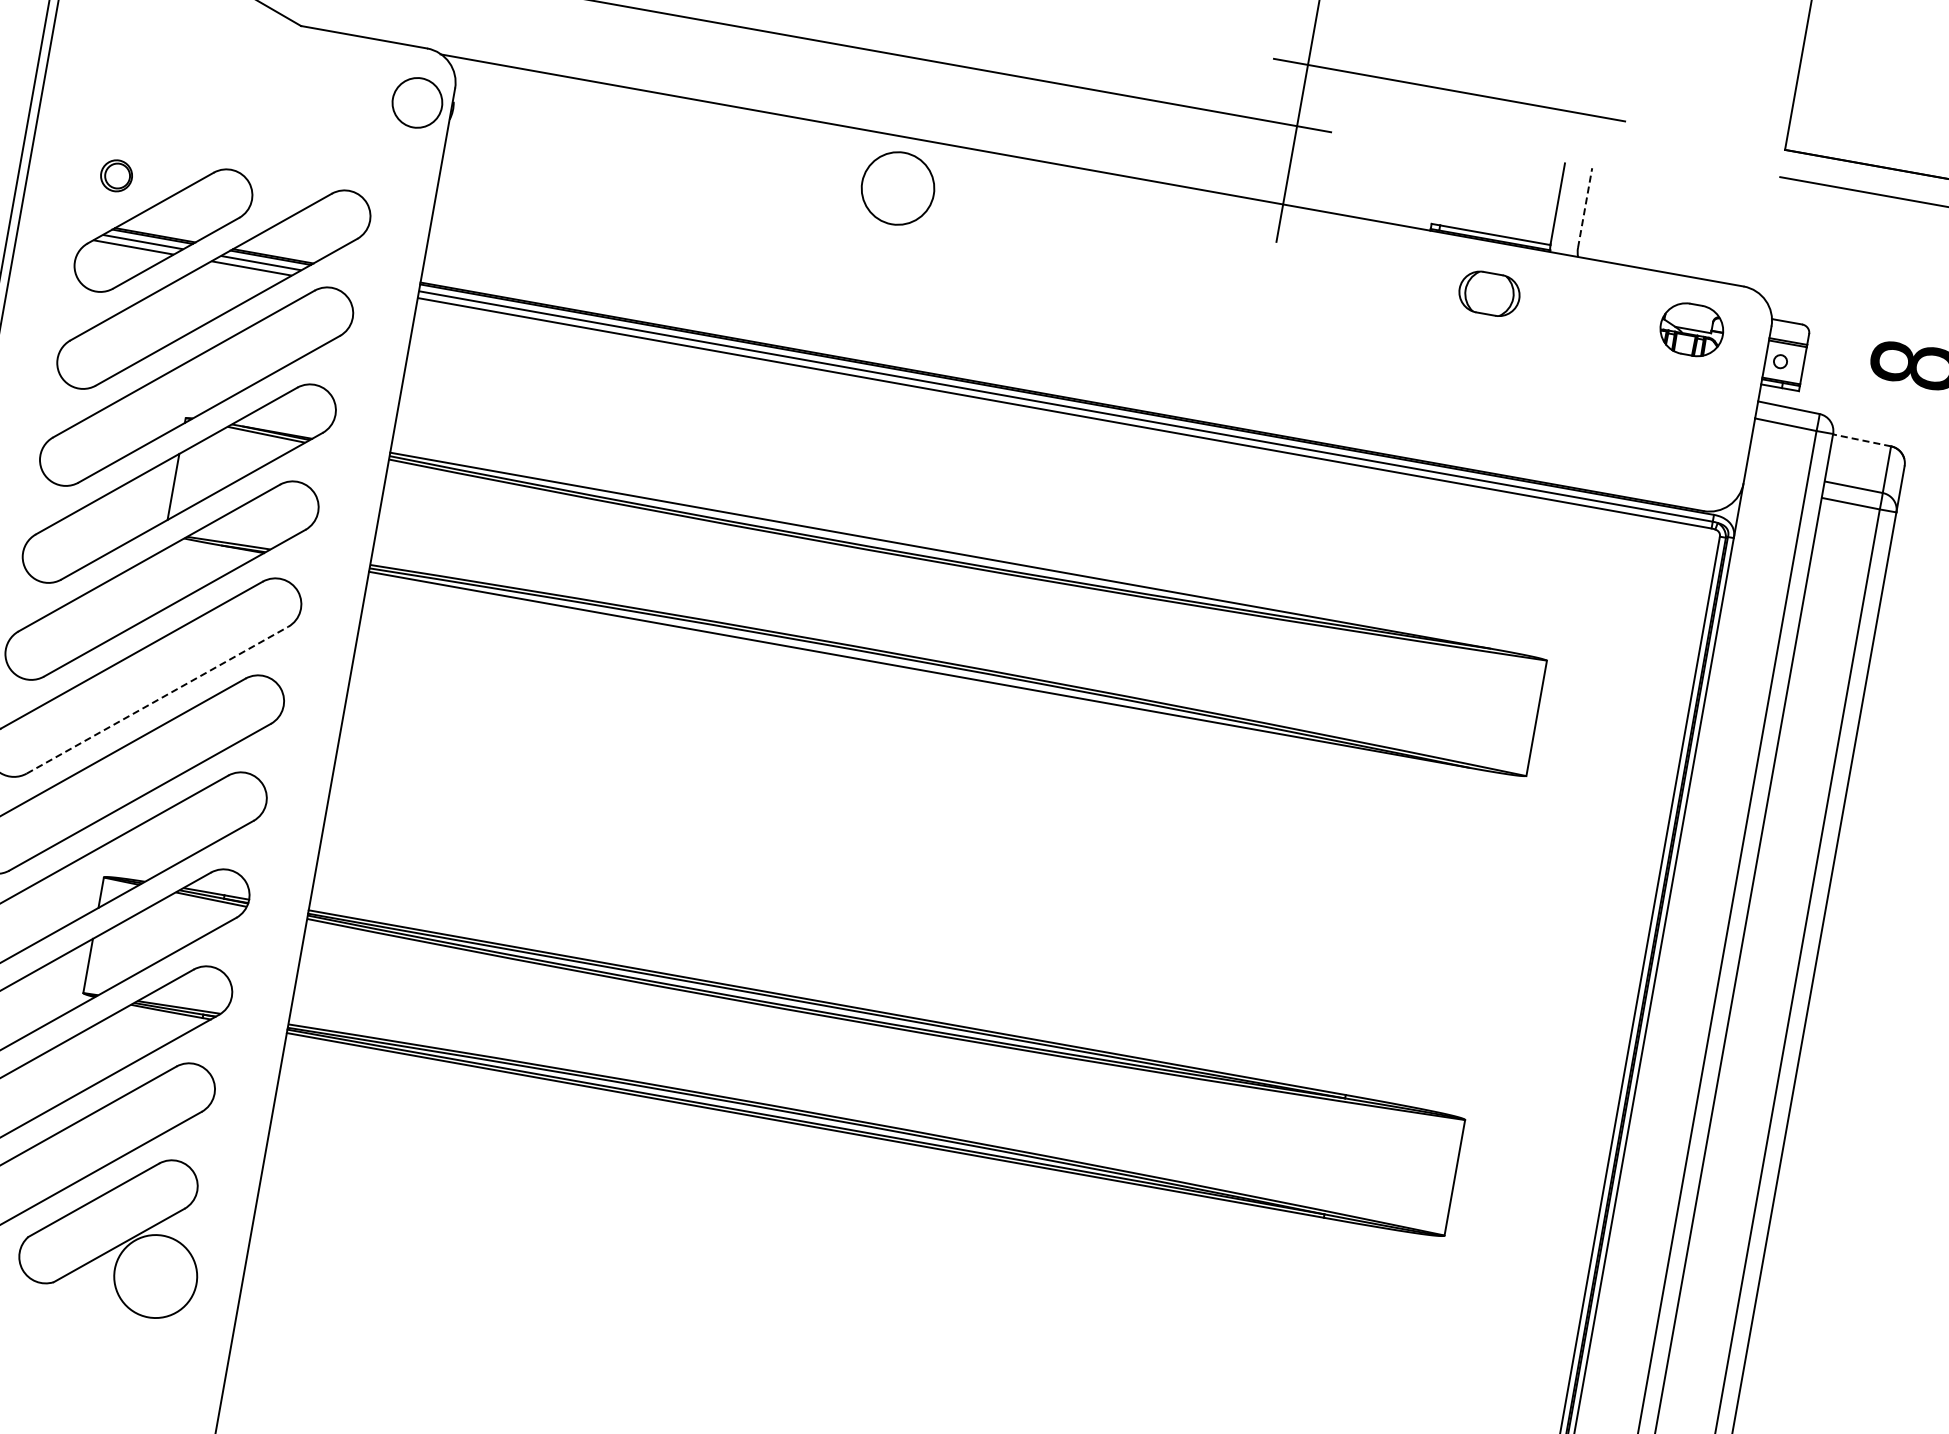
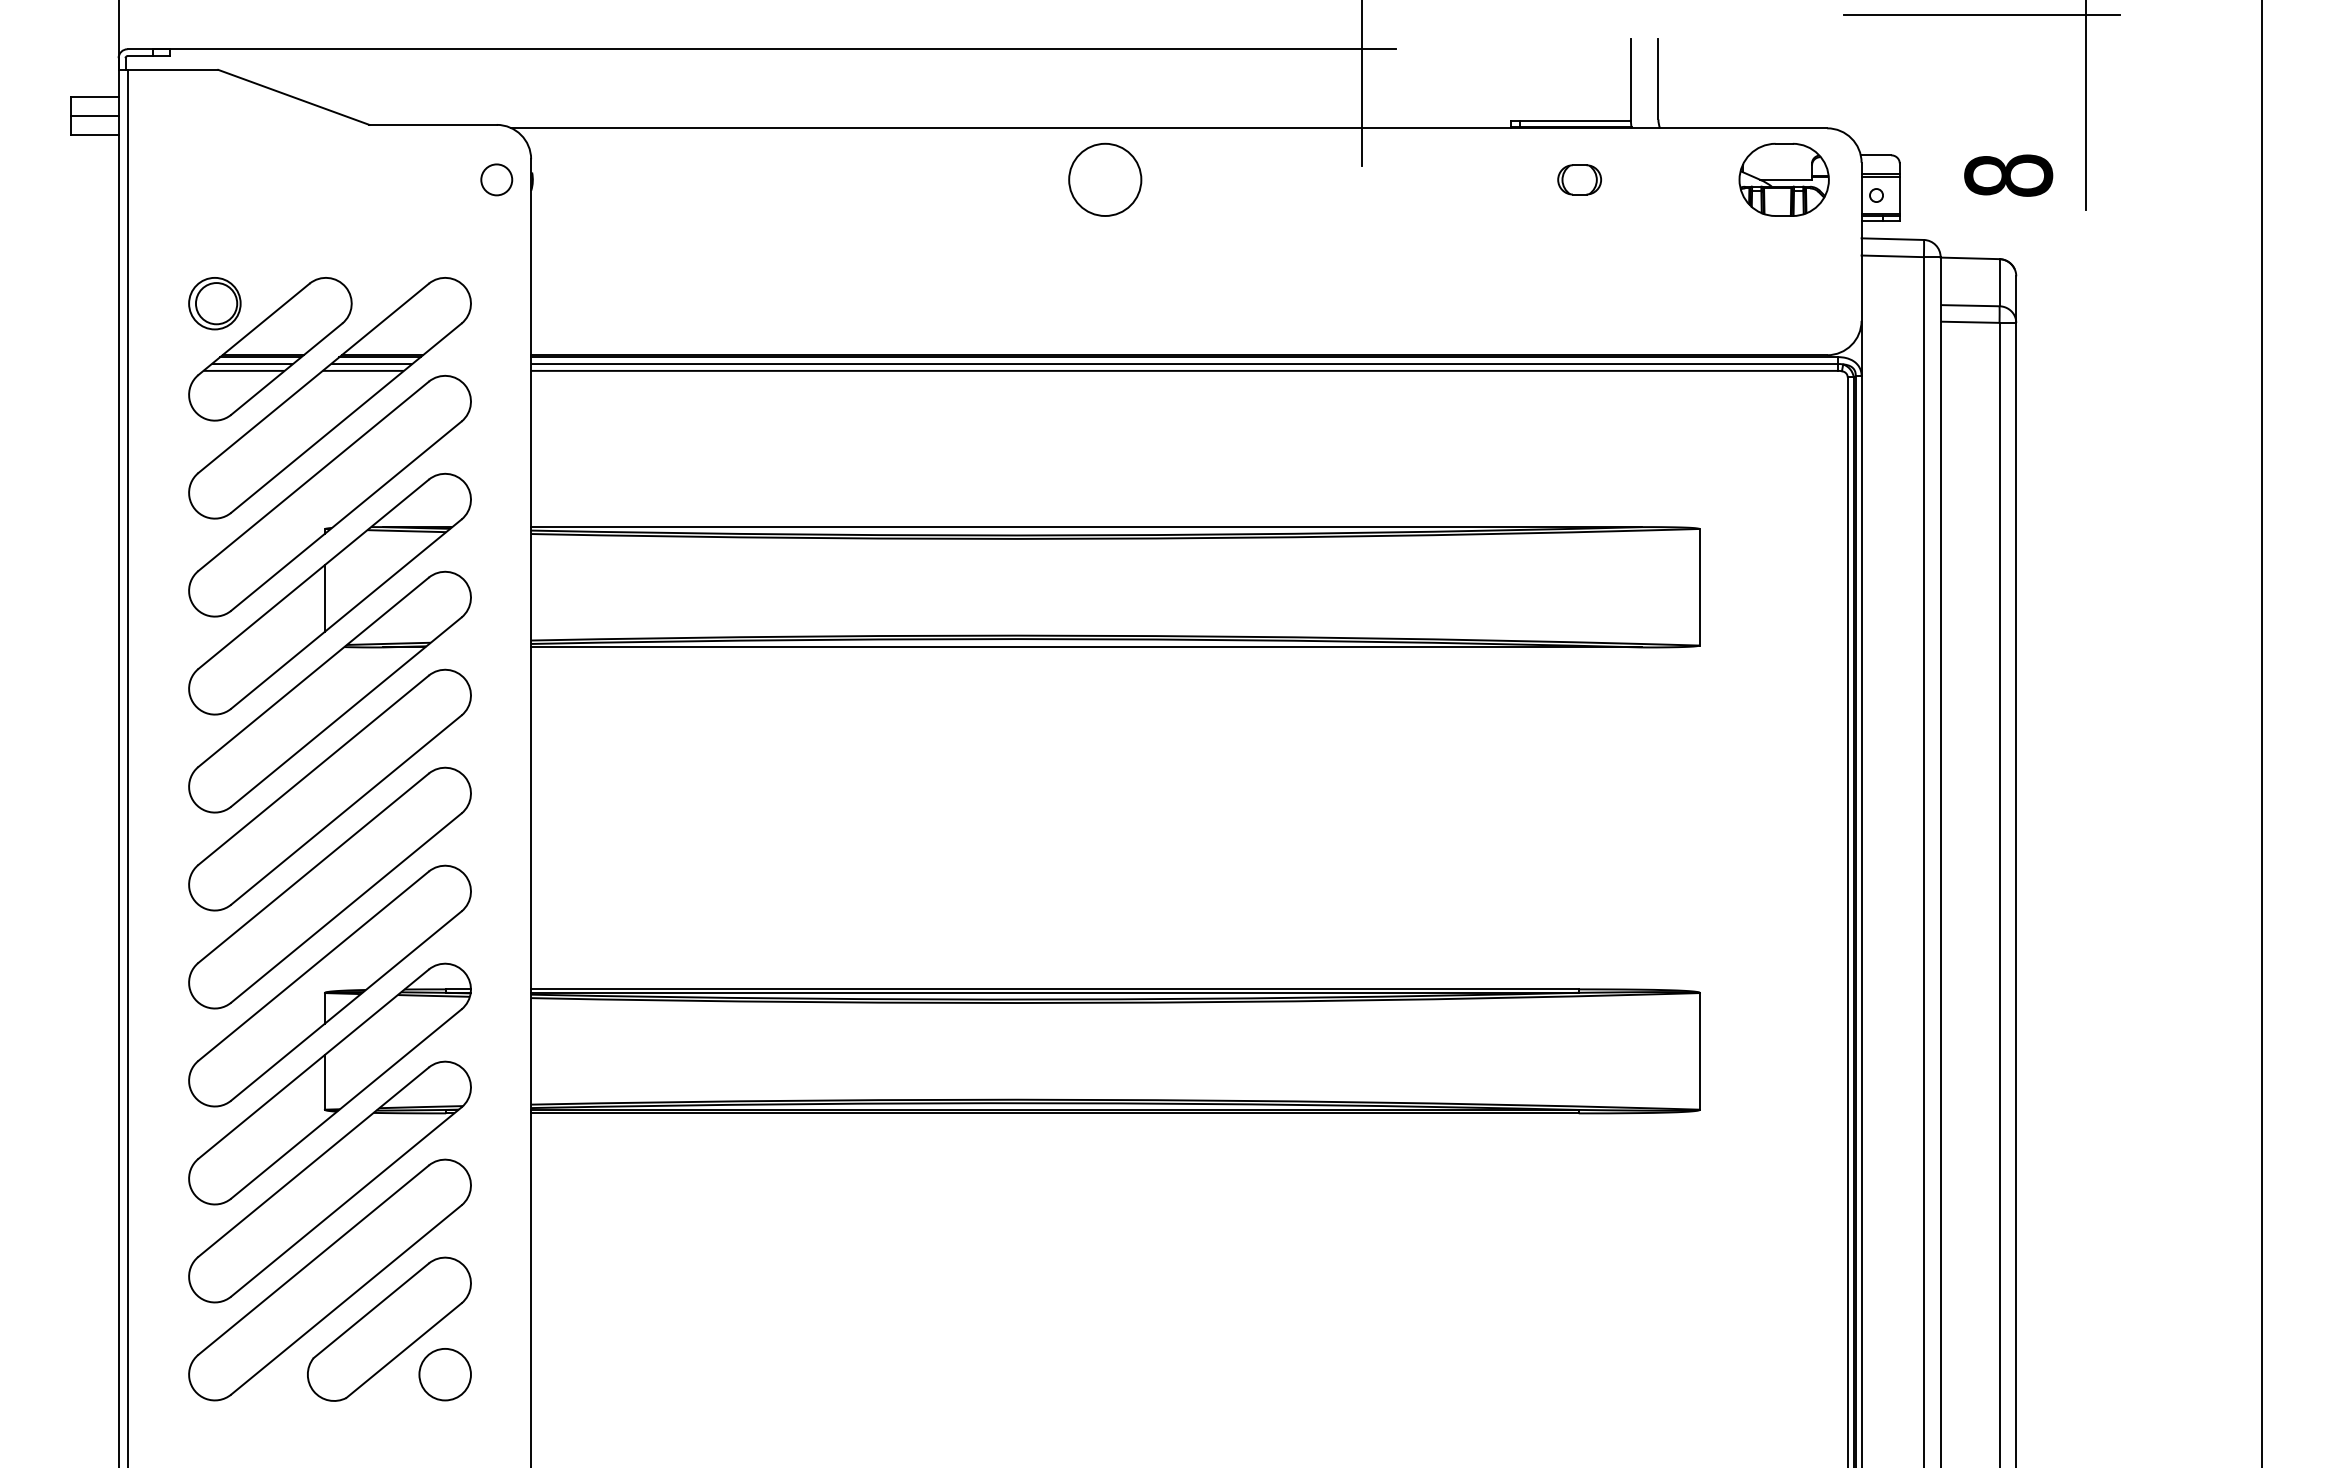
circle: (417, 102) -> (496, 179), size x0.62
part: (116, 175) -> (214, 303), size x1.67
circle: (898, 188) -> (1105, 179), moved
line: (1585, 207) -> (1658, 78), dashed -> solid
part: (1489, 293) -> (1579, 179), size x0.71
part: (1691, 329) -> (1783, 179), size x1.43
line: (1861, 440) -> (1969, 258), dashed -> solid
line: (157, 699) -> (346, 809), dashed -> solid
circle: (155, 1276) -> (444, 1374), size x0.62

